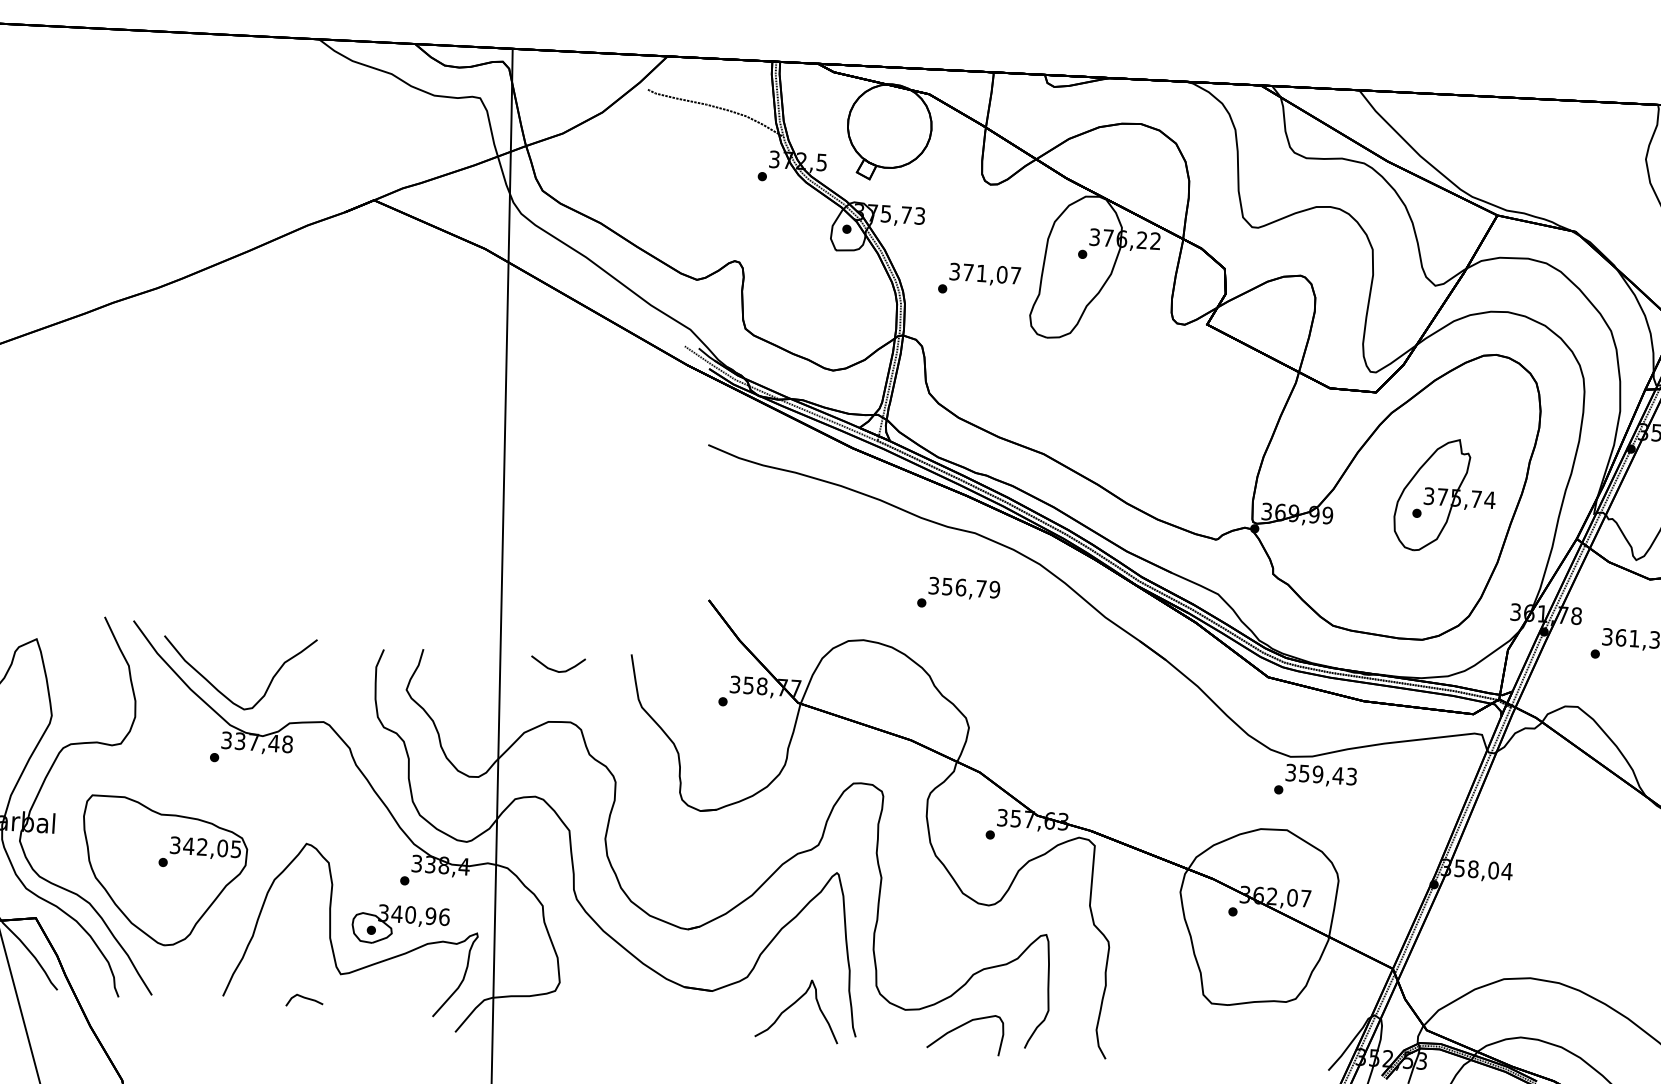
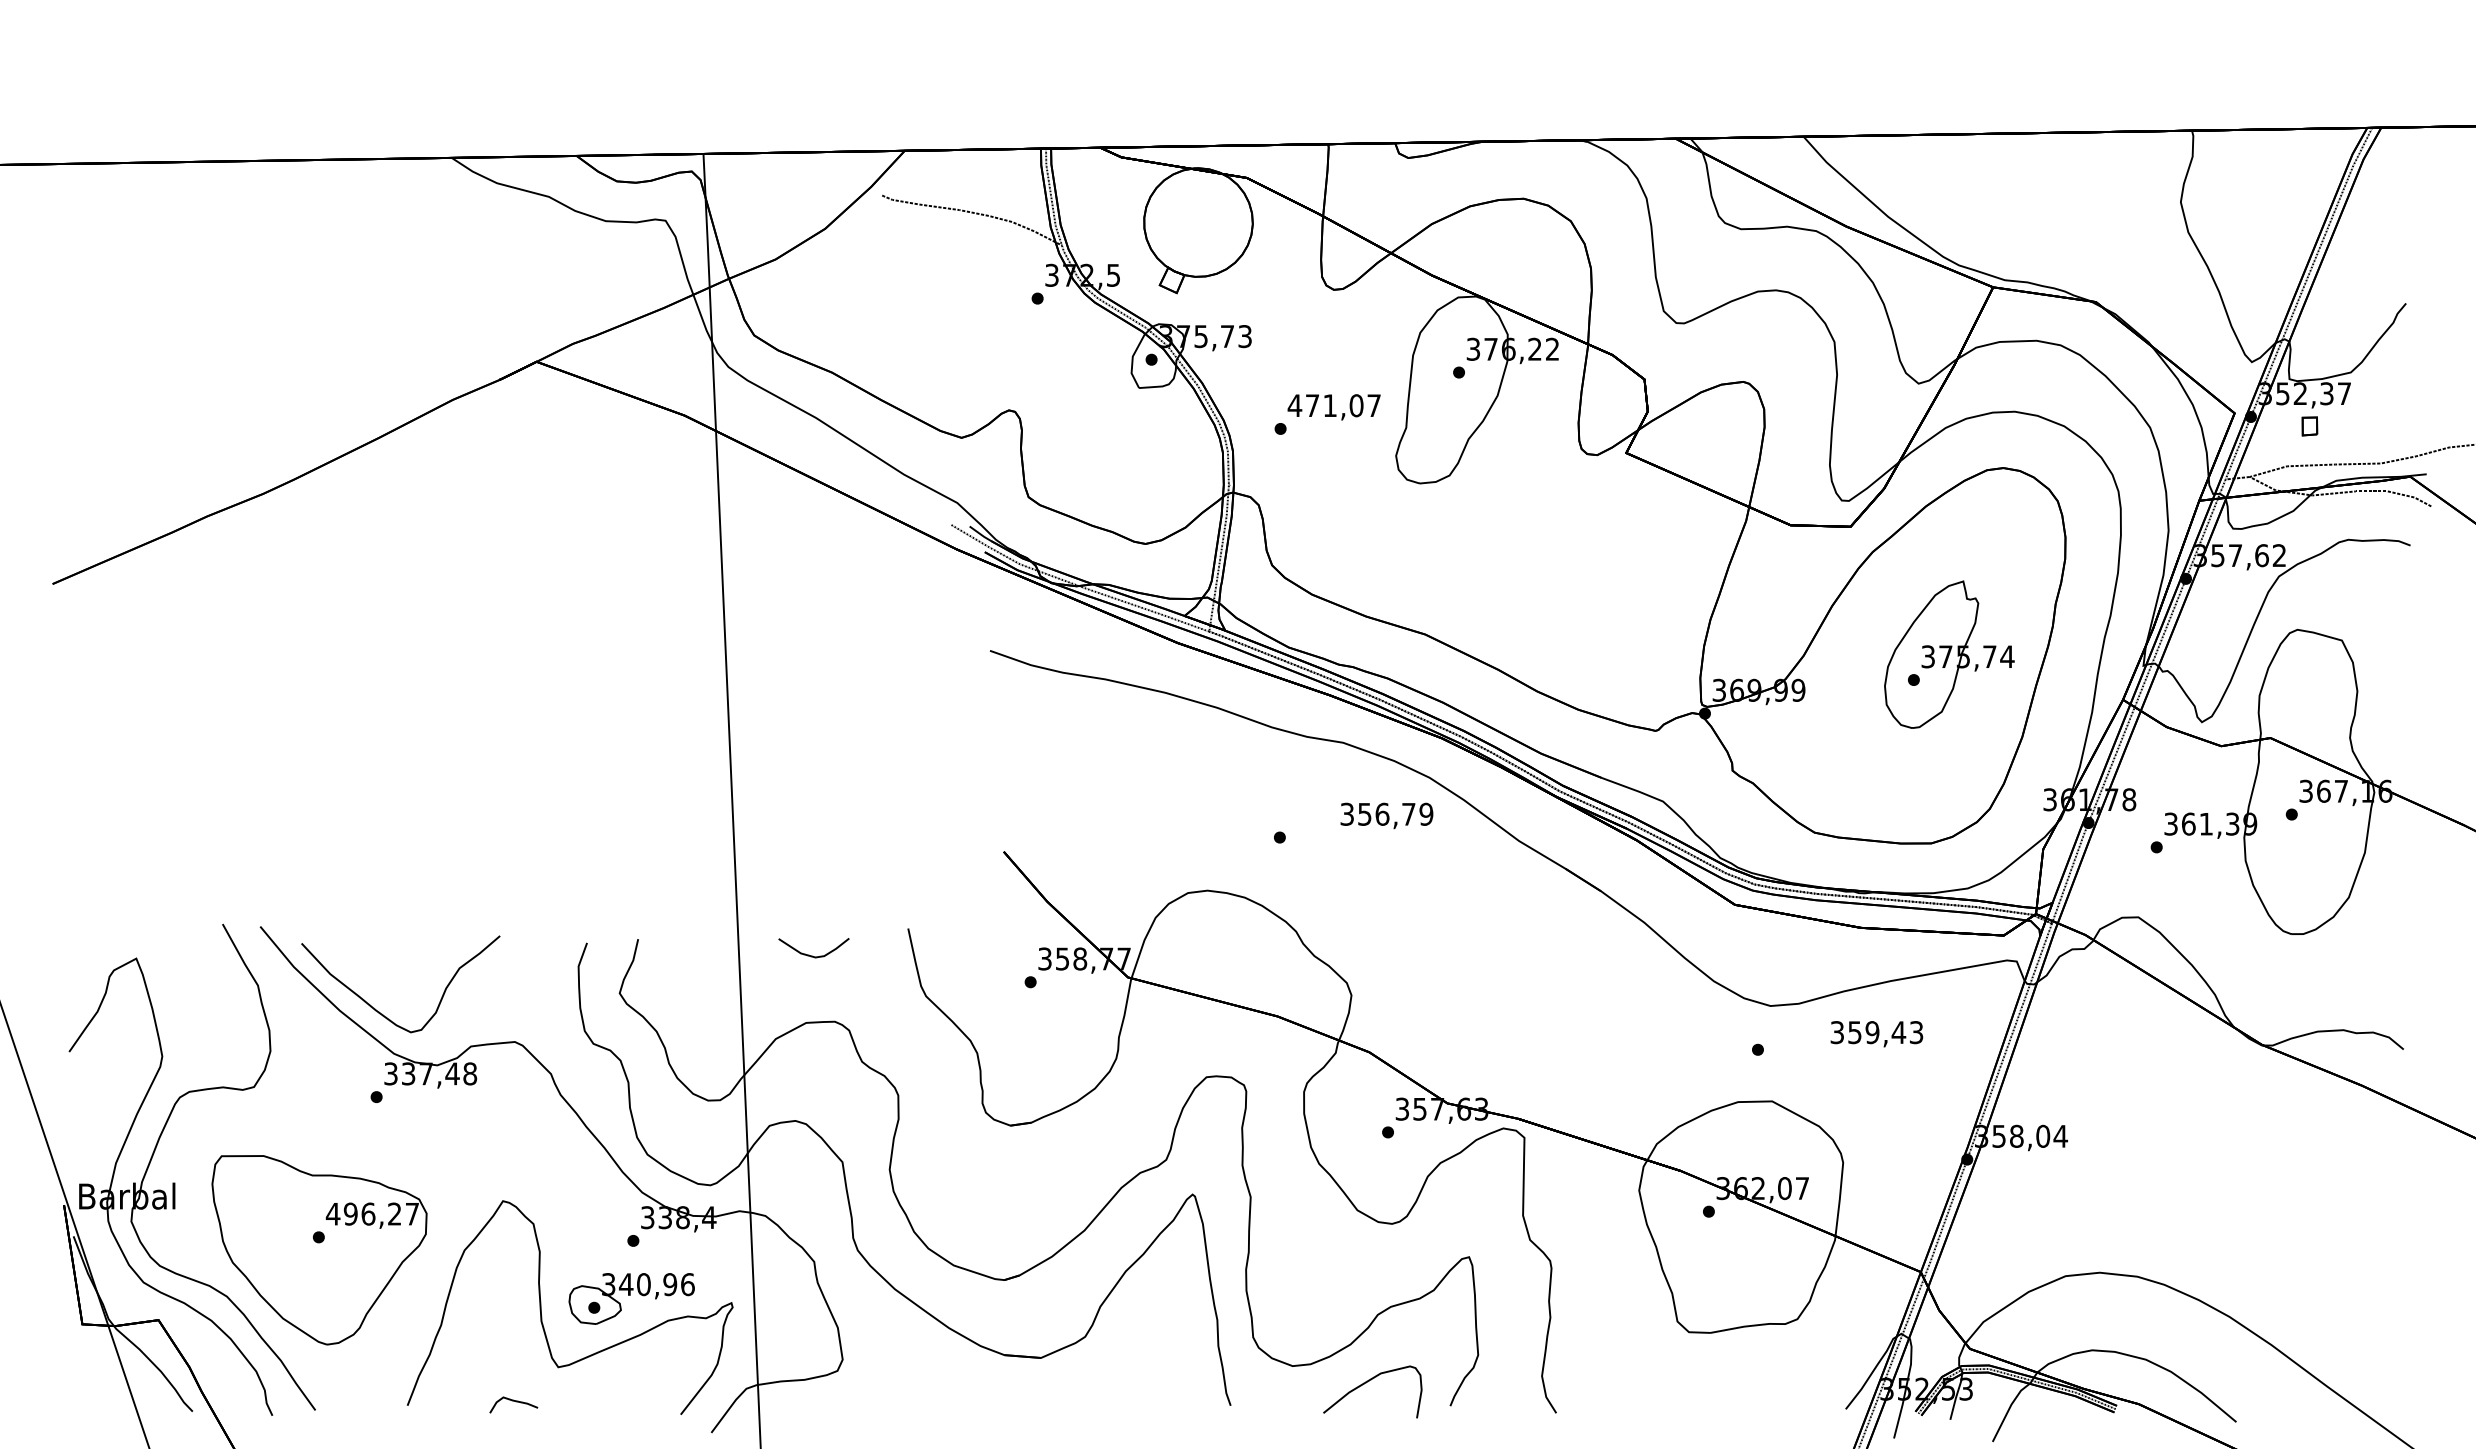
text: (954, 271) -> (1294, 405), 371,07 -> 471,07
text: (964, 588) -> (1386, 815), moved
text: (1320, 776) -> (1876, 1034), moved
text: (204, 846) -> (371, 1213), 342,05 -> 496,27
part: (793, 1004) -> (1147, 1368), removed

